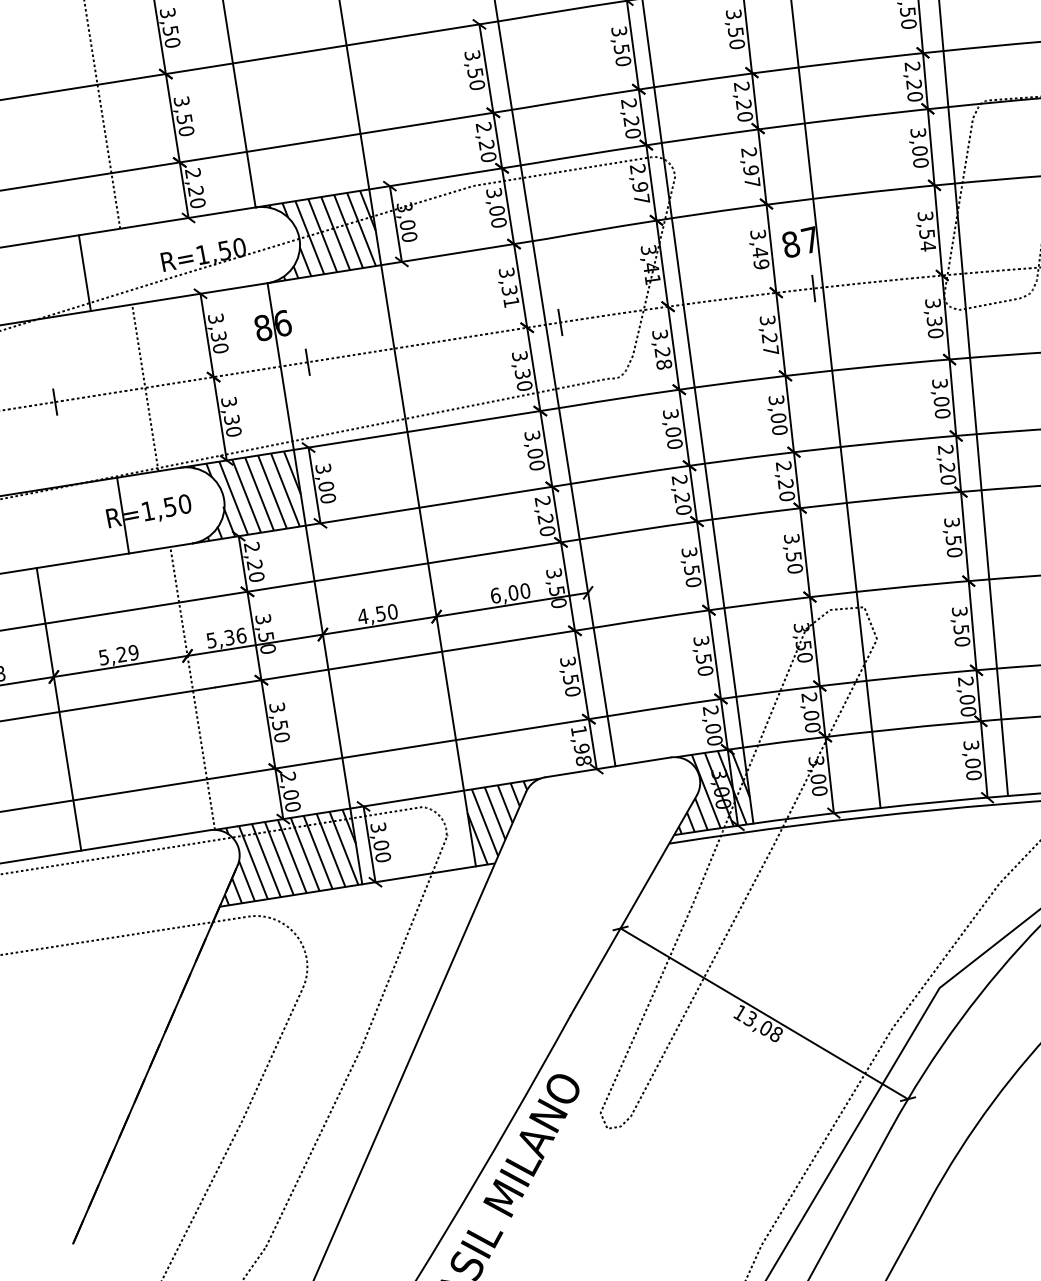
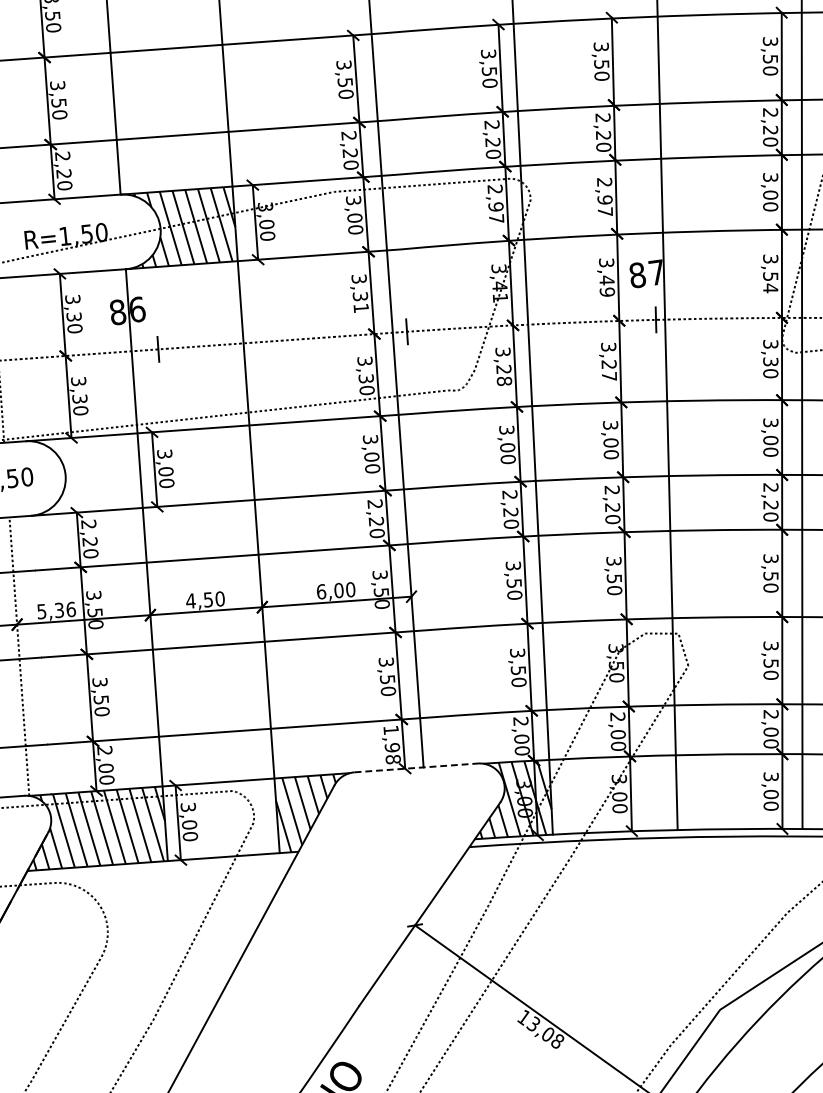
hatch: (246, 496) -> (87, 474), removed
line: (608, 767) -> (416, 768), solid -> dashed

